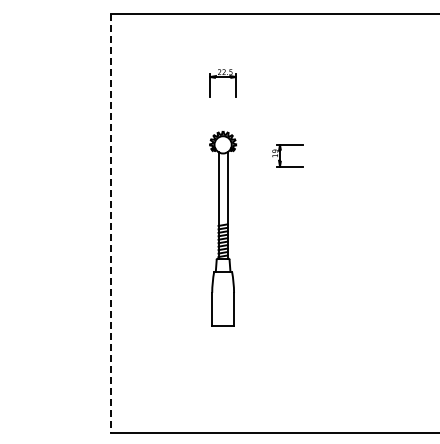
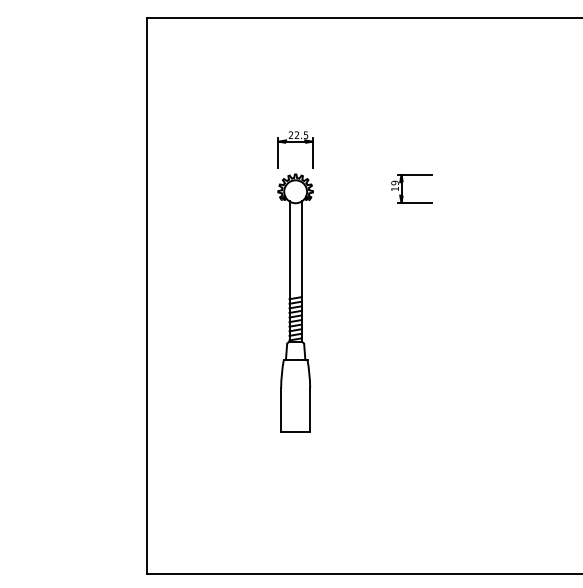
part: (222, 83) -> (294, 150), moved
part: (280, 155) -> (402, 188), moved
line: (111, 223) -> (147, 295), dashed -> solid

